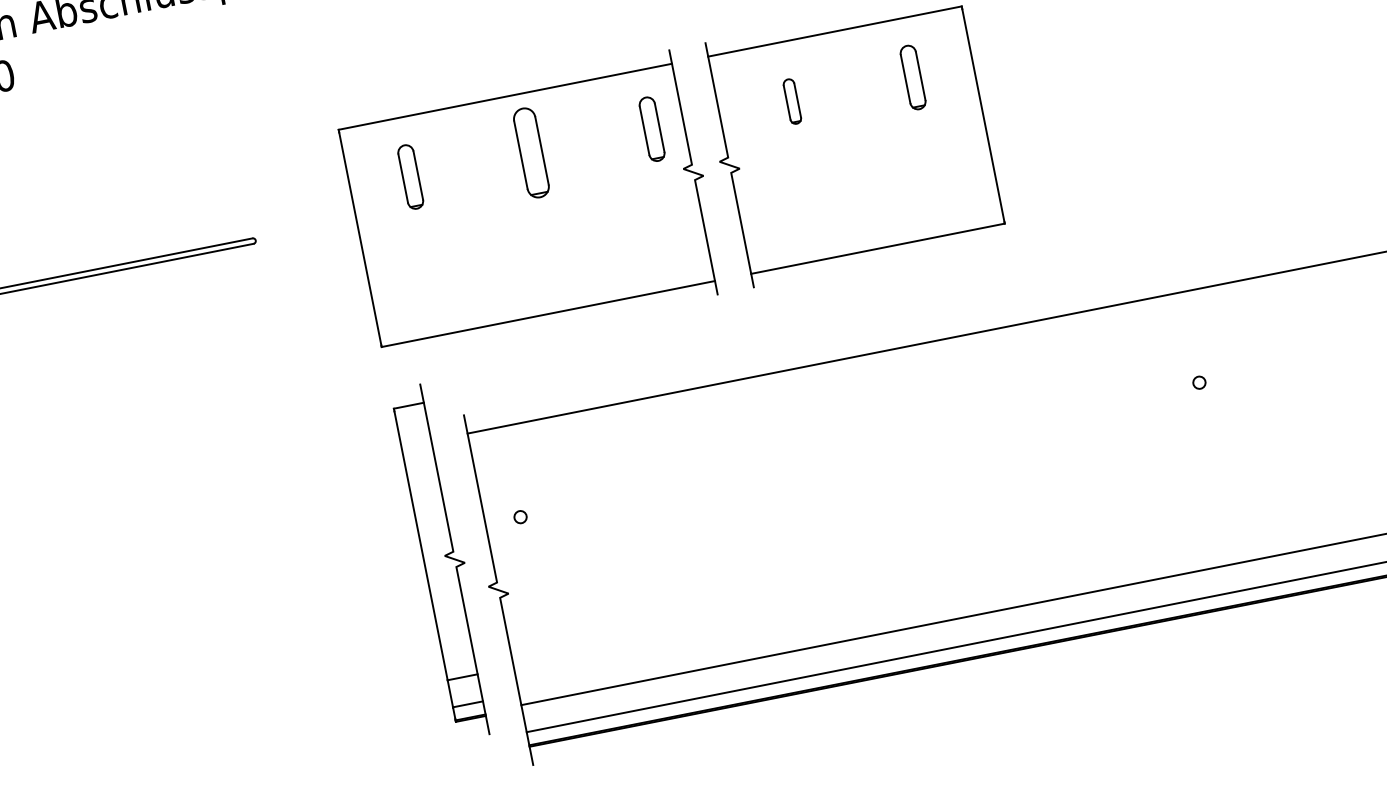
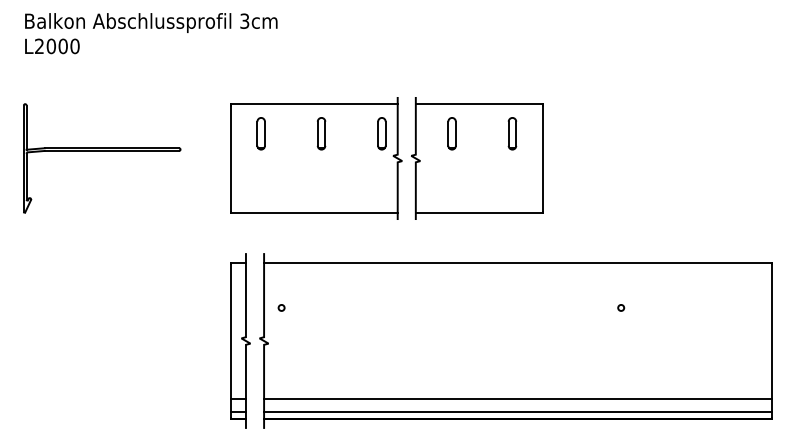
part: (791, 101) -> (451, 133), size x1.43
part: (531, 152) -> (321, 133), size x0.71
part: (443, 560) -> (240, 340), moved

